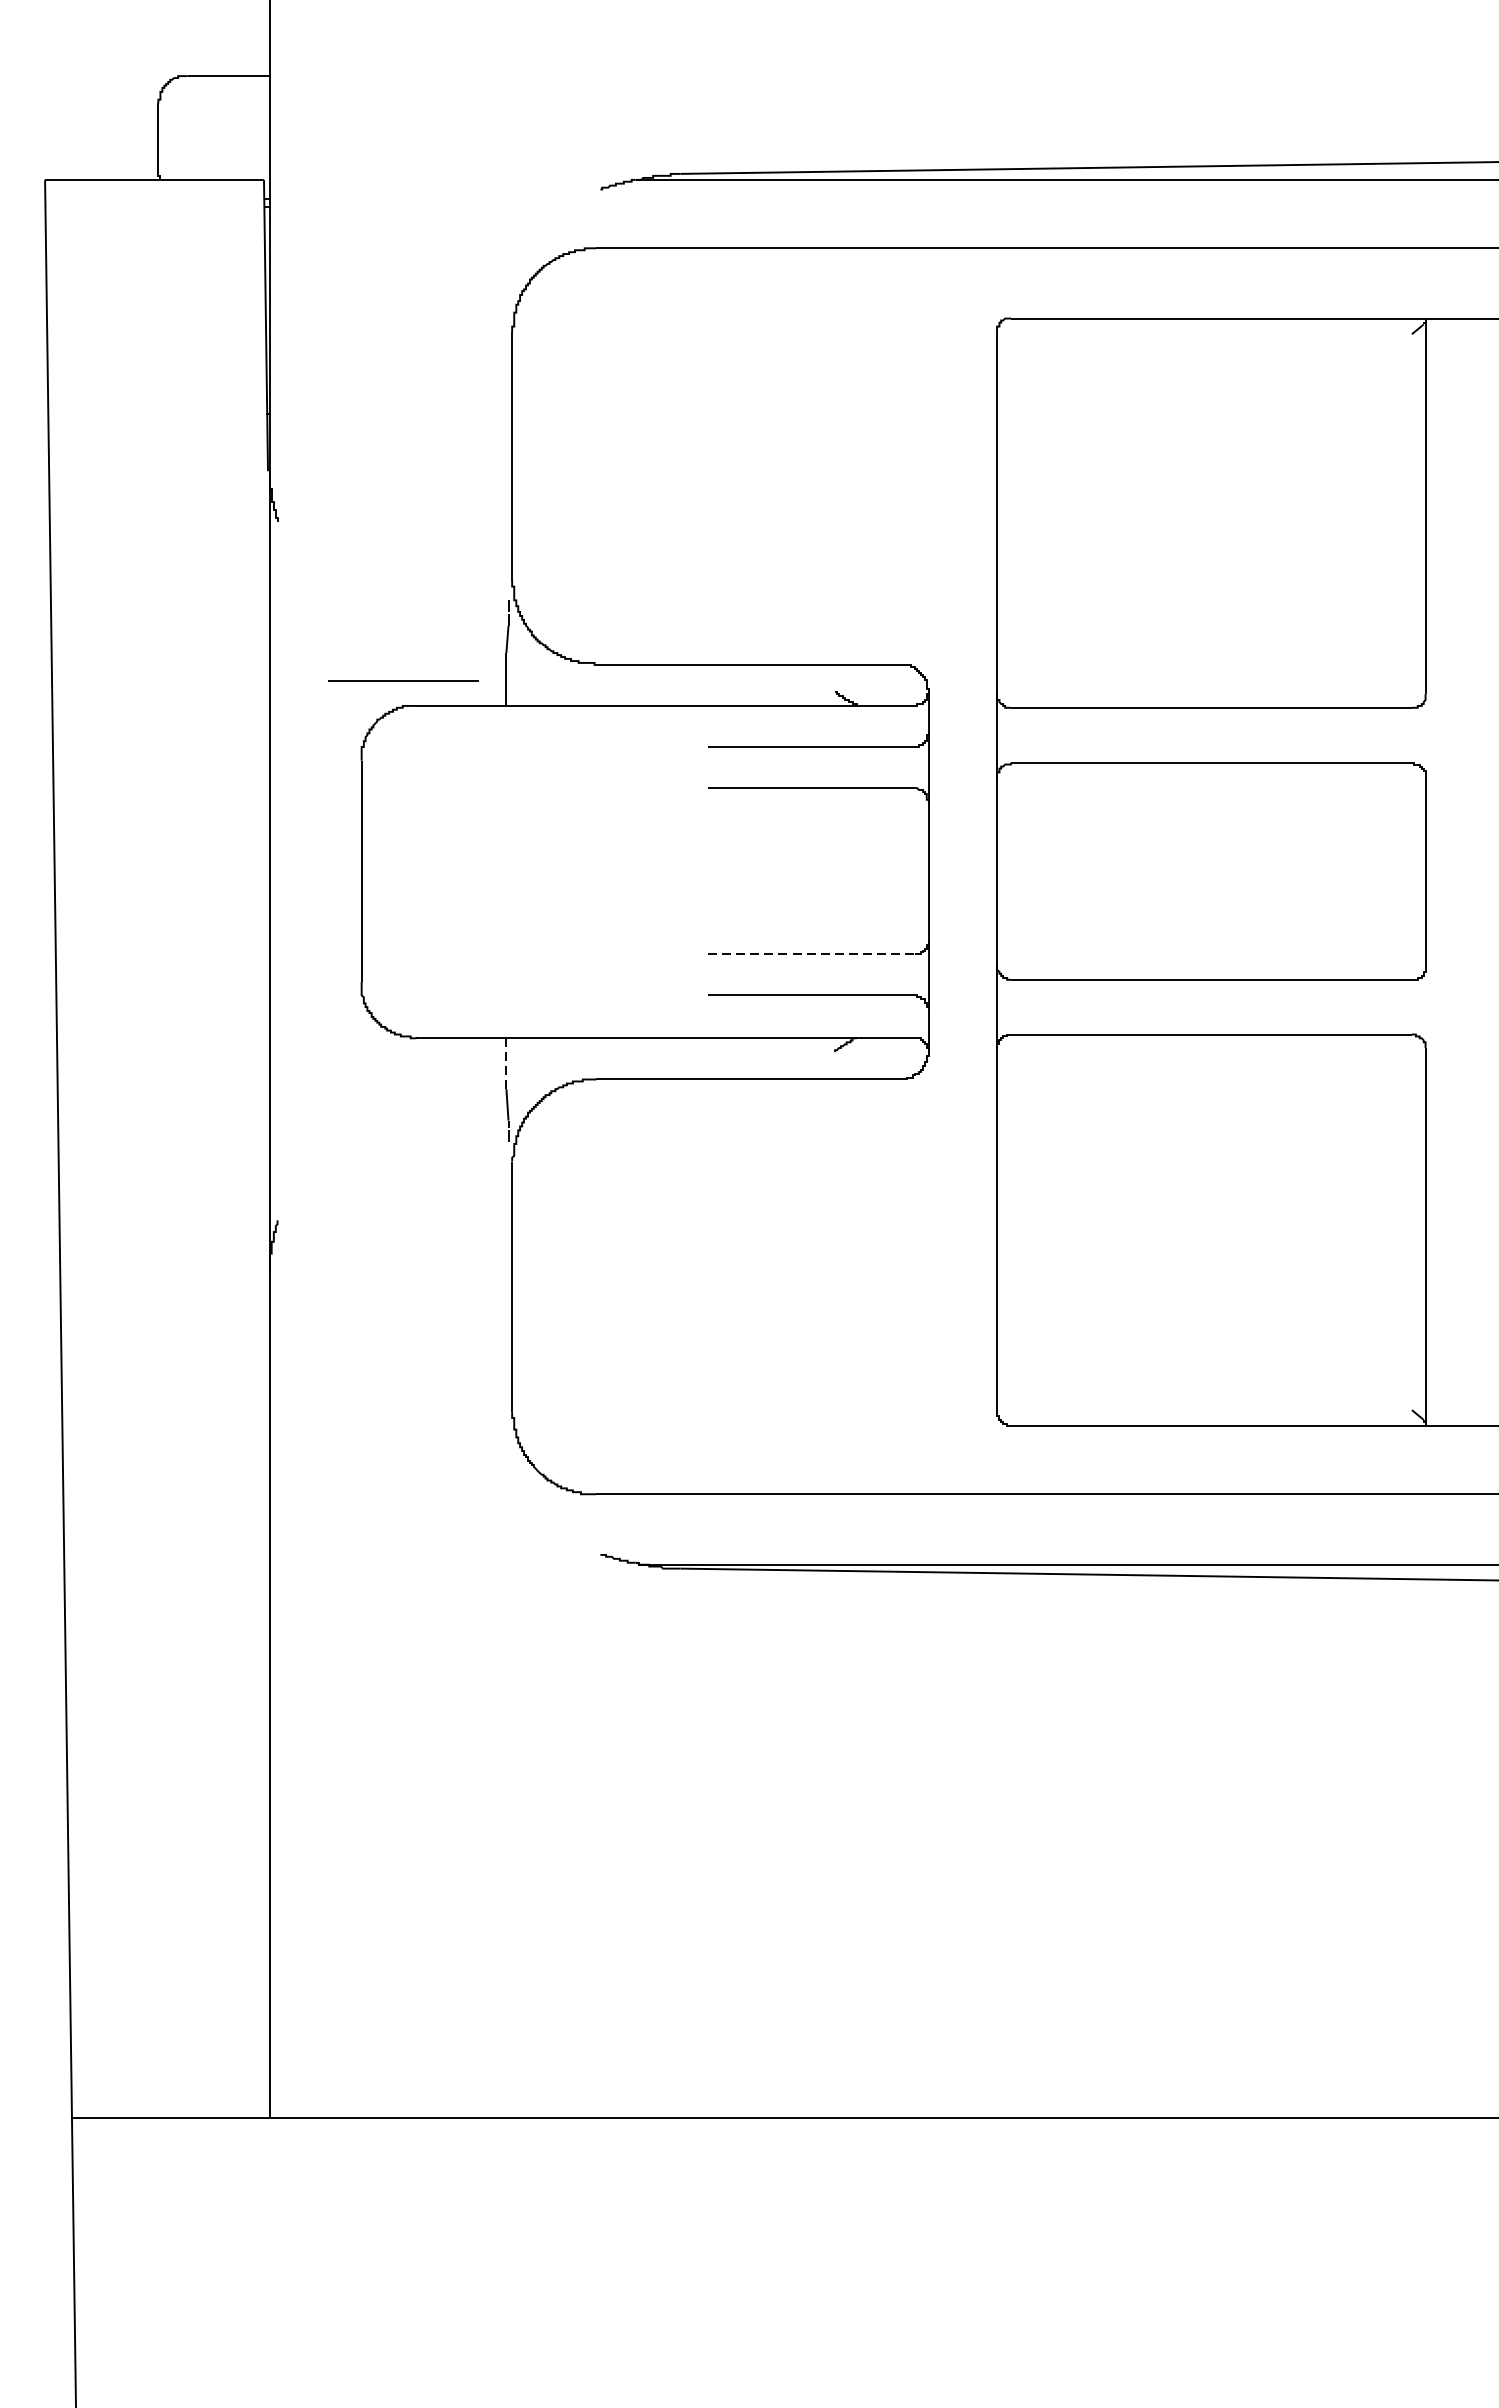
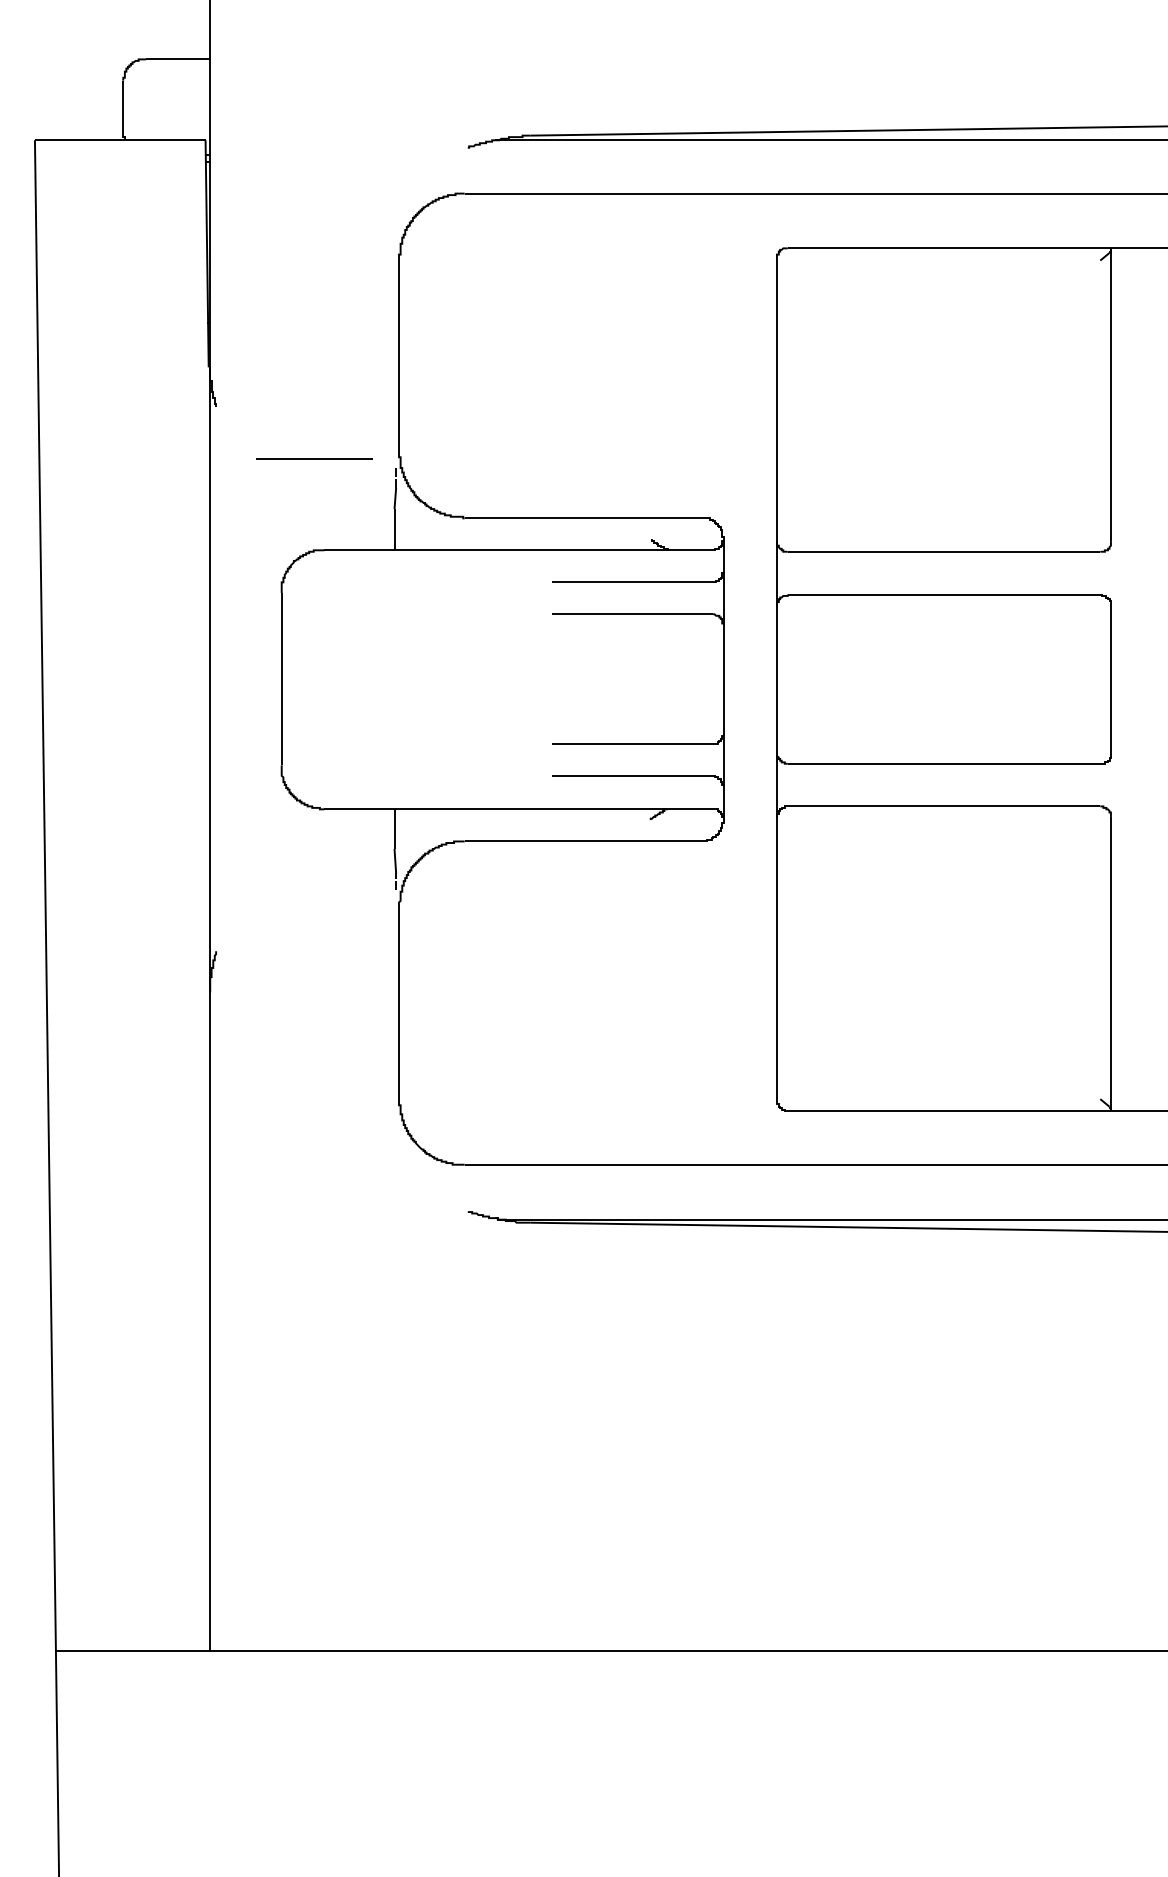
line: (403, 680) -> (314, 458), moved
line: (811, 955) -> (632, 744), dashed -> solid
line: (506, 1064) -> (394, 829), dashed -> solid

